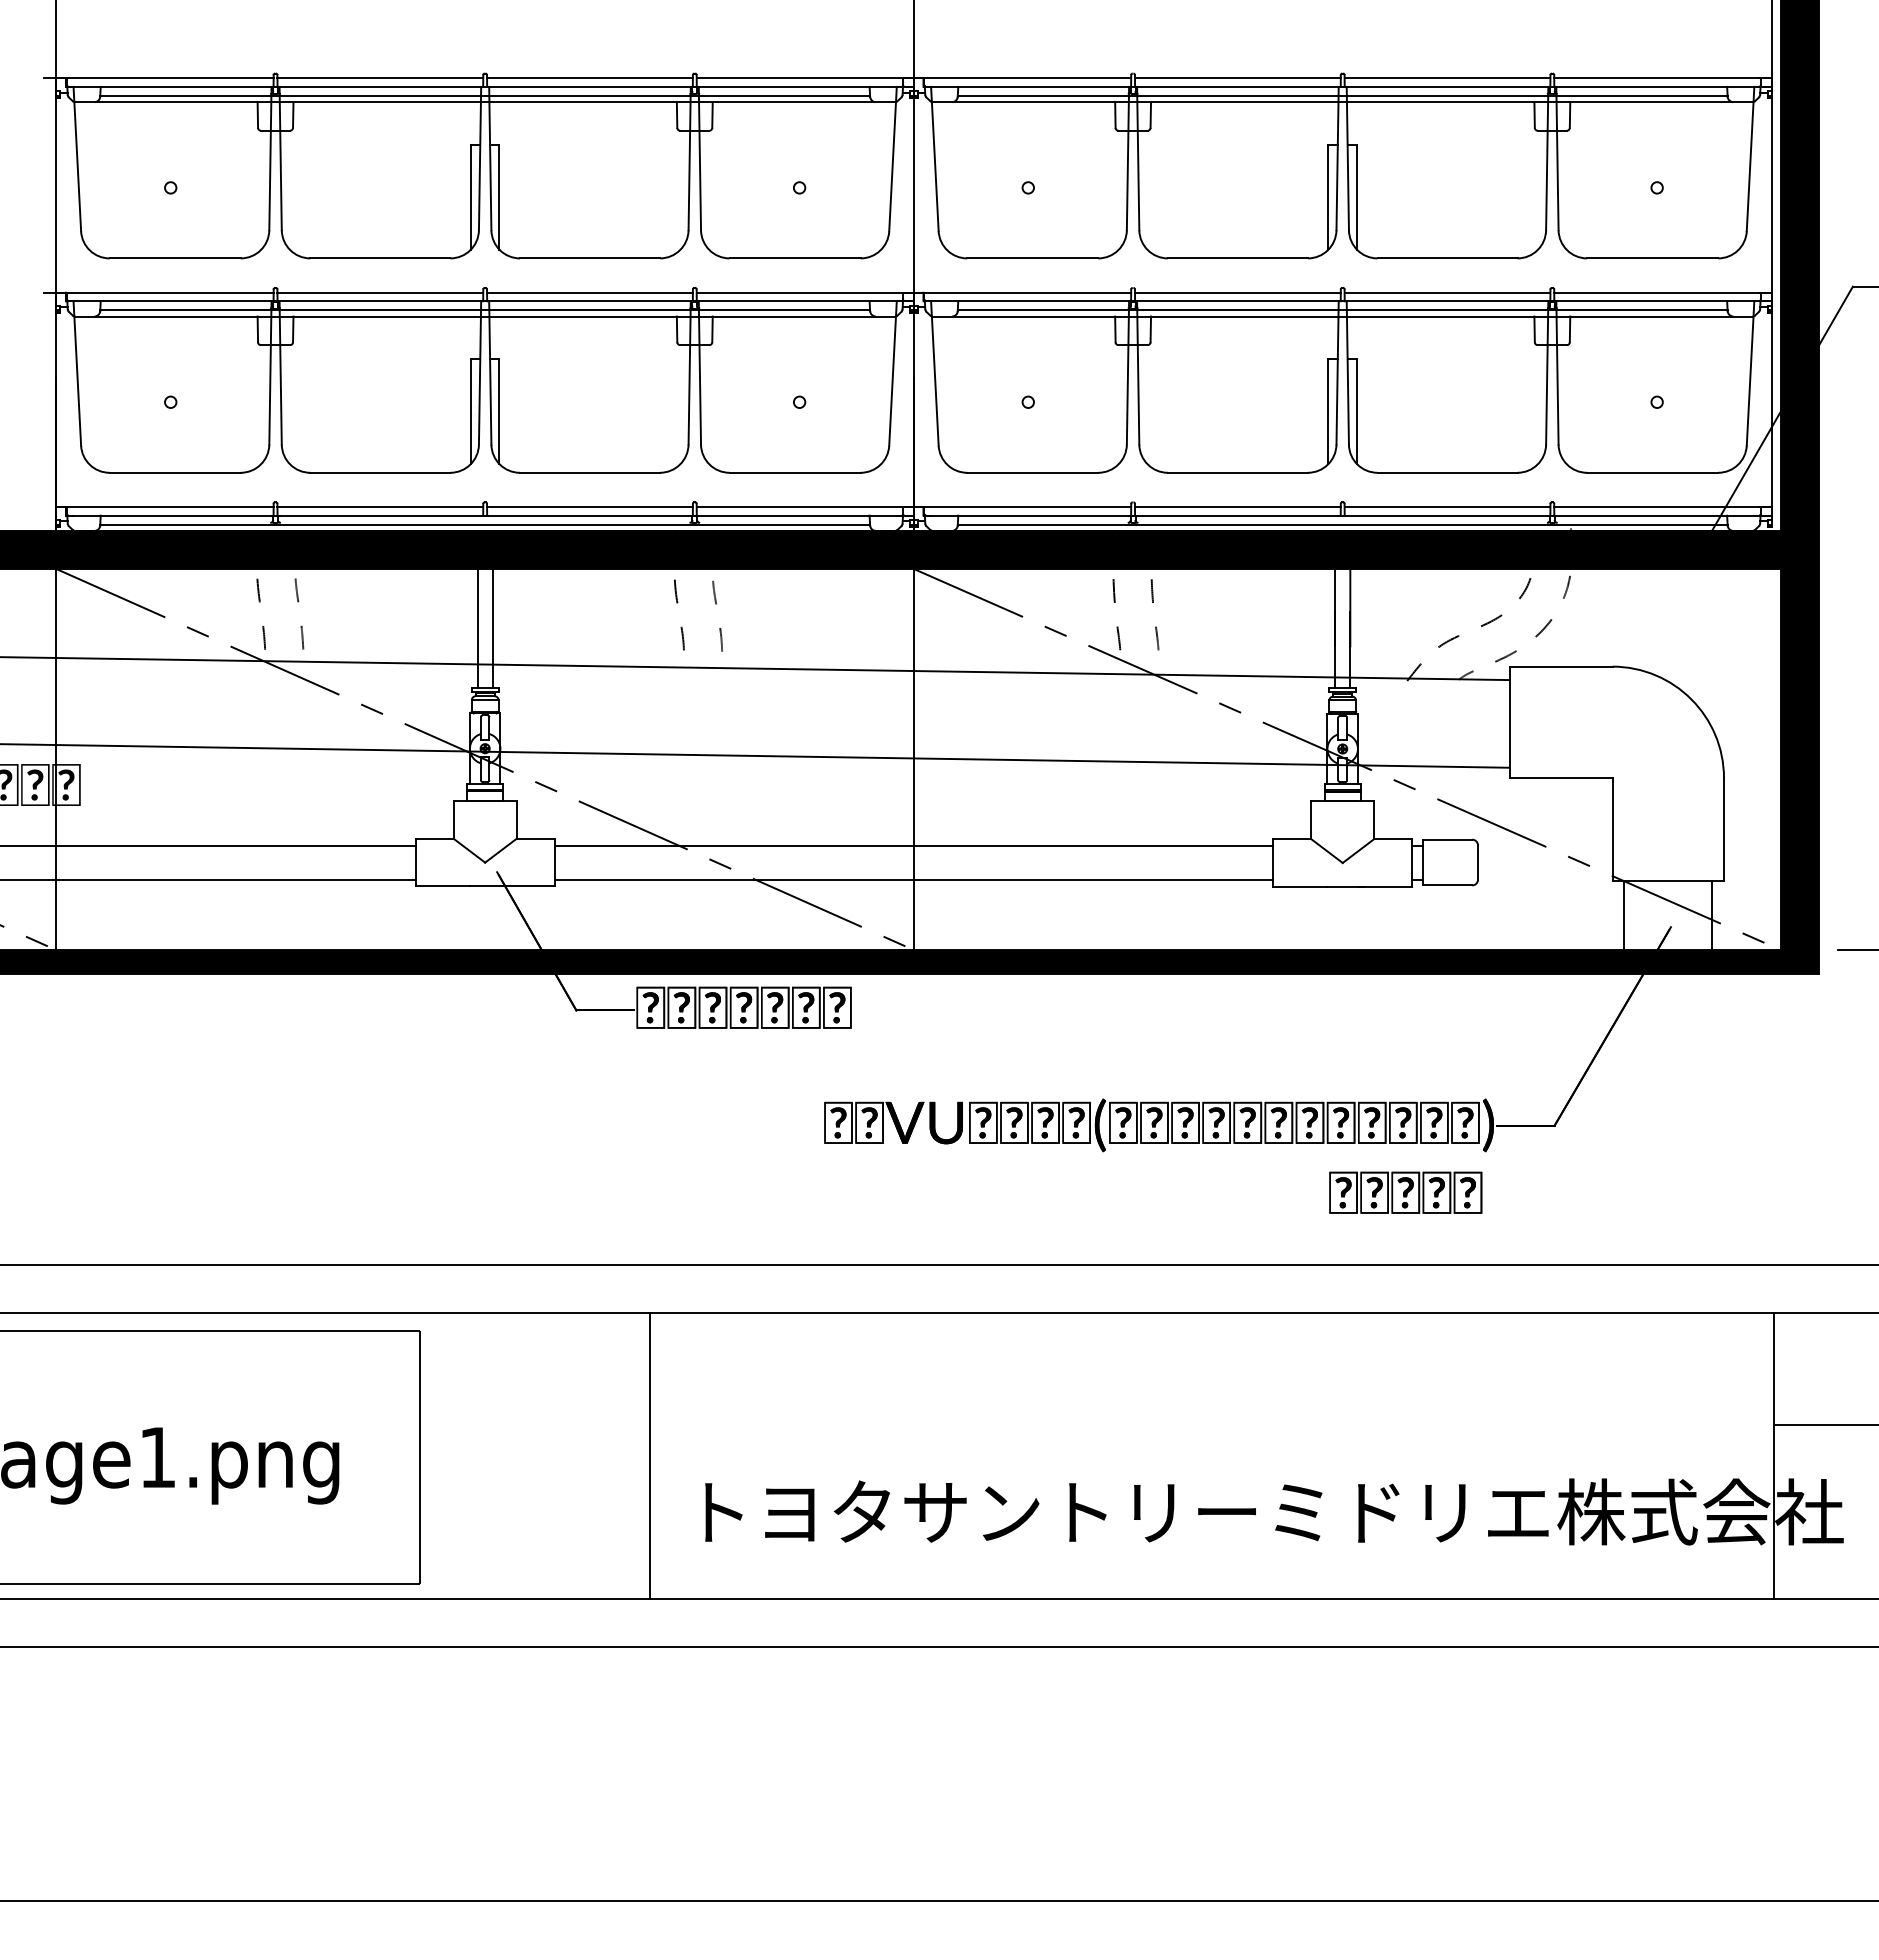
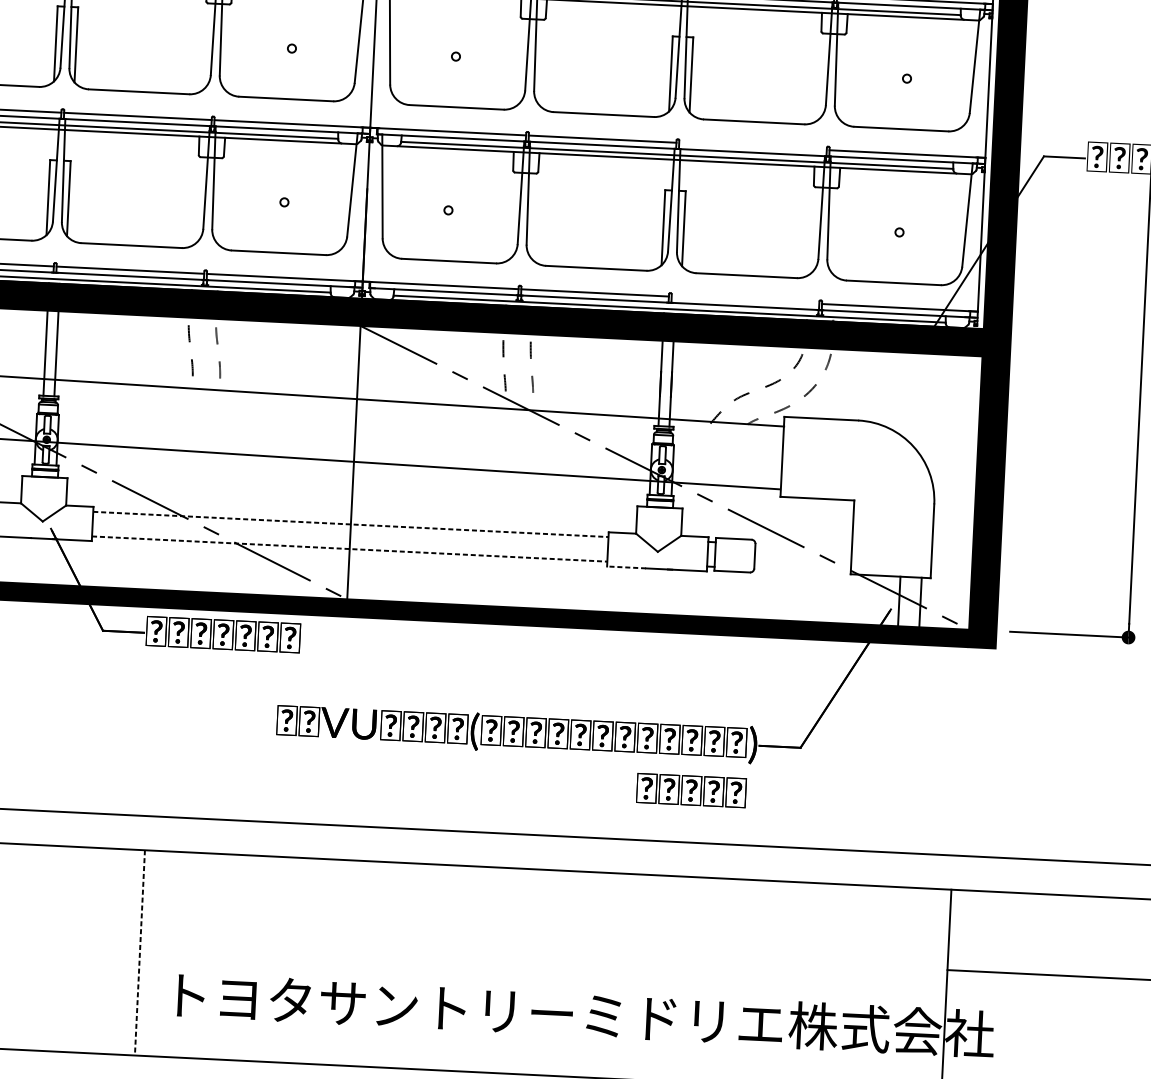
line: (1447, 292) -> (752, 146), removed
line: (1447, 507) -> (745, 300), removed
line: (914, 845) -> (351, 524), solid -> dashed
line: (914, 880) -> (350, 549), solid -> dashed
line: (1299, 886) -> (626, 567), solid -> dashed
line: (1623, 915) -> (898, 601), moved
line: (649, 1456) -> (139, 953), solid -> dashed

